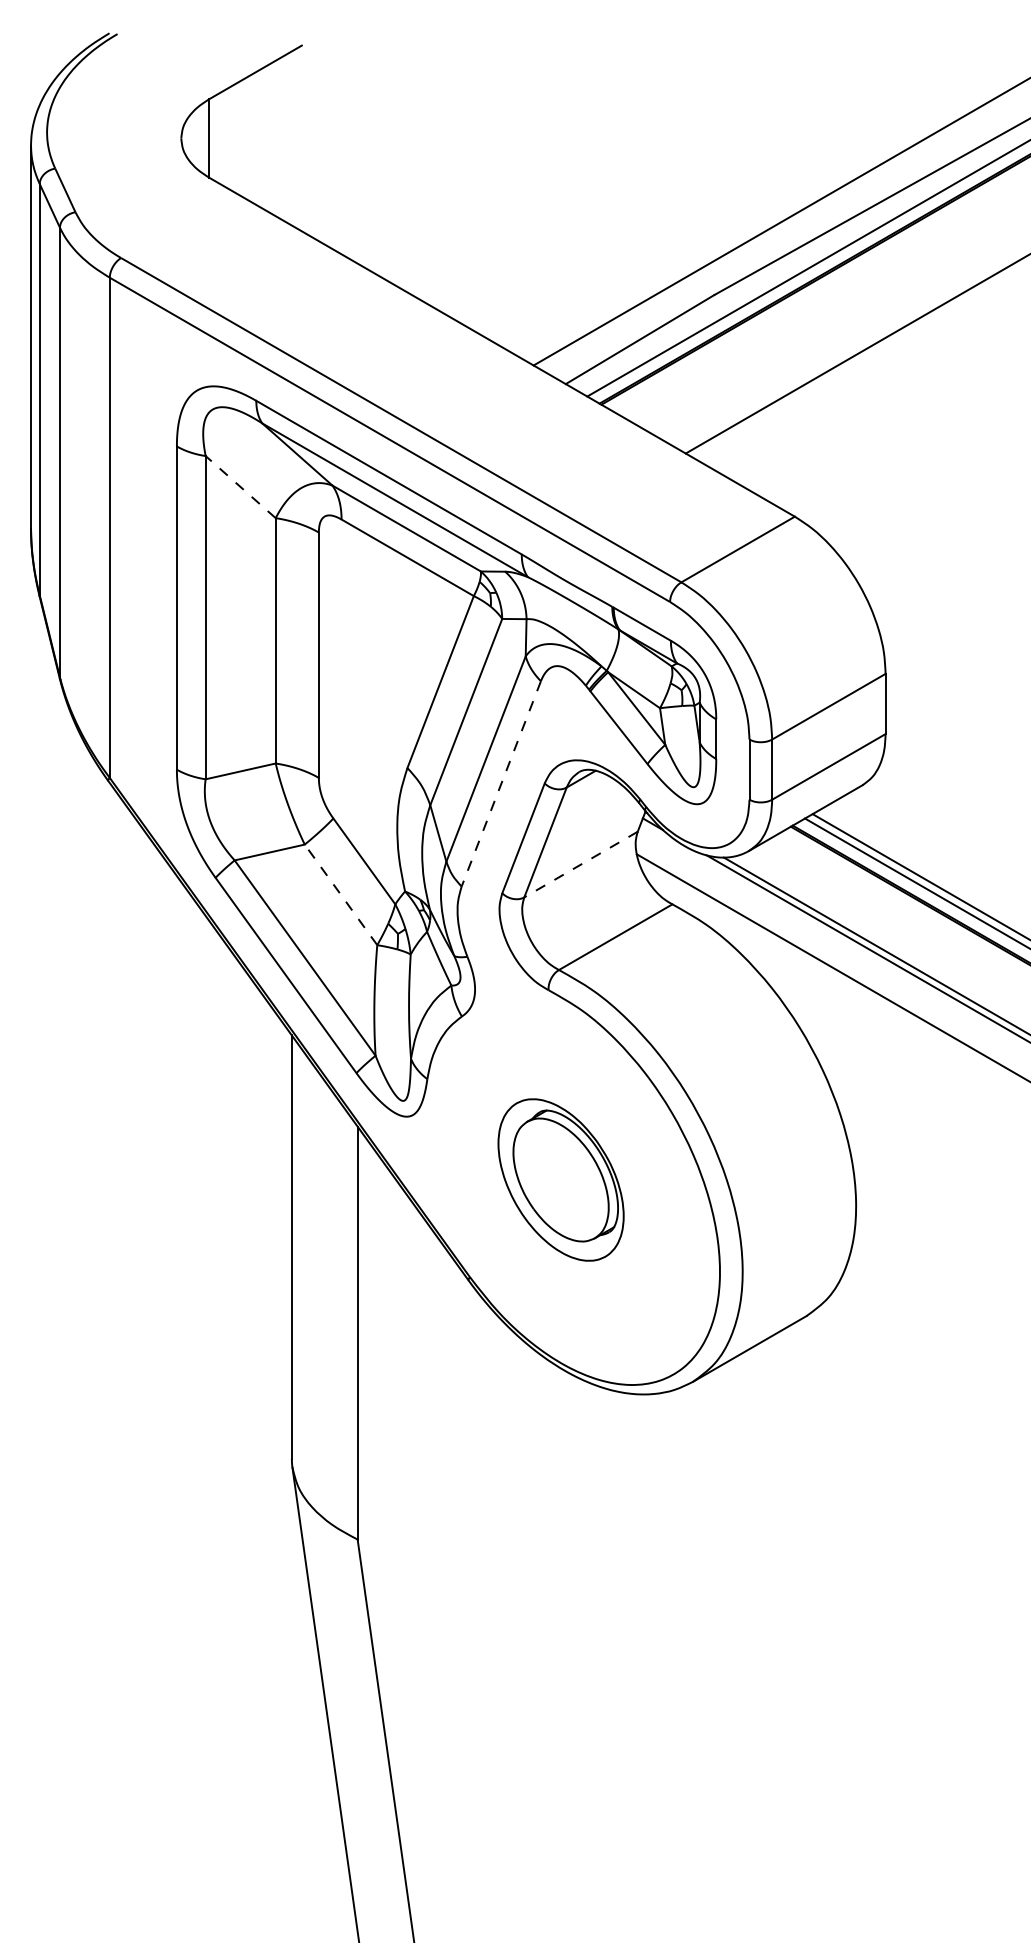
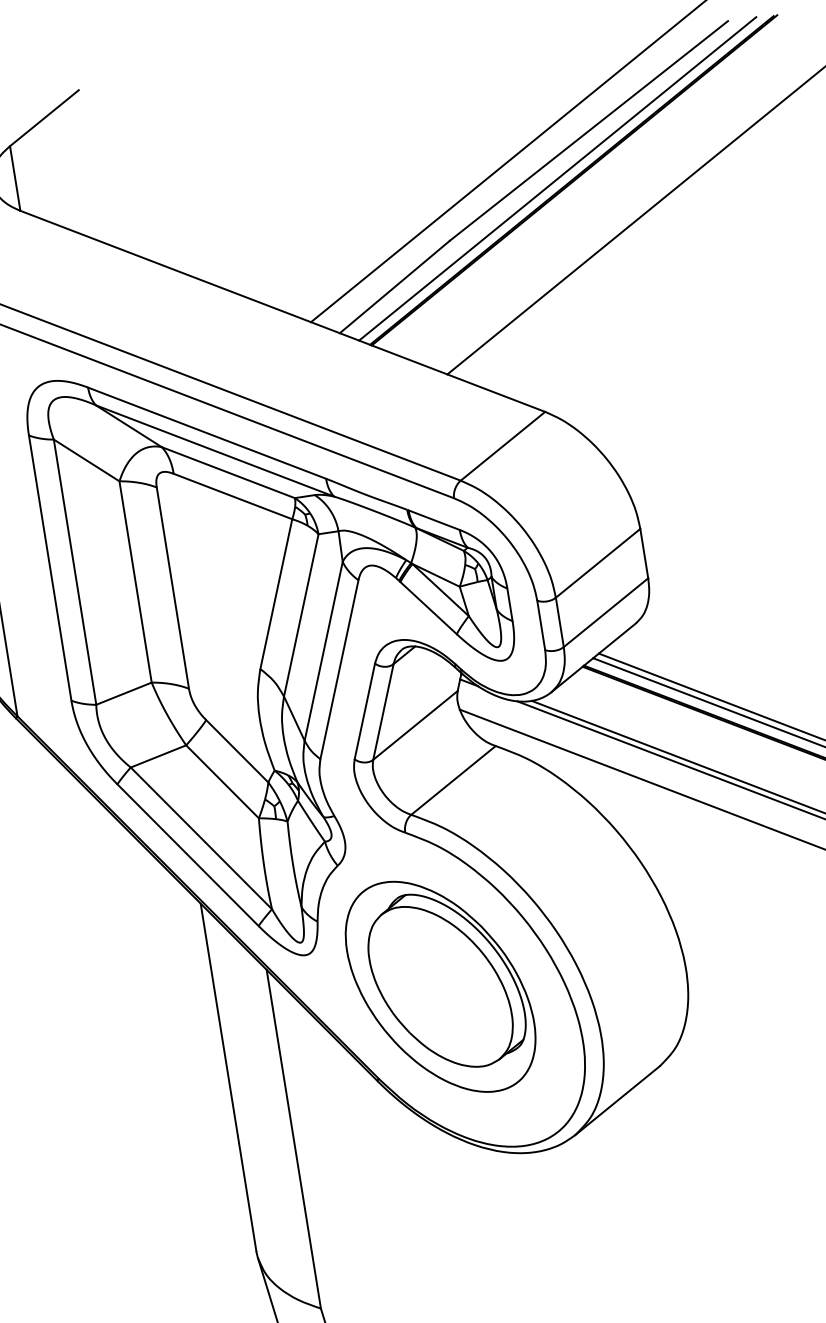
line: (240, 487) -> (86, 460), dashed -> solid
line: (501, 784) -> (339, 670), dashed -> solid
line: (581, 864) -> (415, 725), dashed -> solid
line: (341, 894) -> (222, 781), dashed -> solid
part: (560, 1179) -> (440, 986), size x1.67

